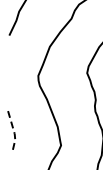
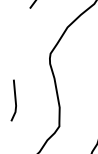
line: (13, 130) -> (15, 102), dashed -> solid

